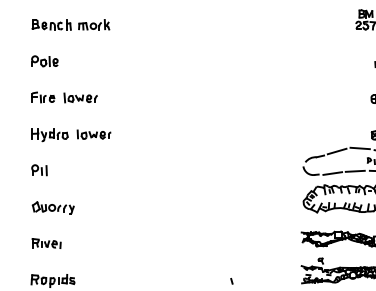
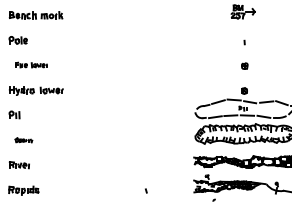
part: (64, 96) -> (31, 64), size x0.7
part: (52, 207) -> (23, 140), size x0.6

